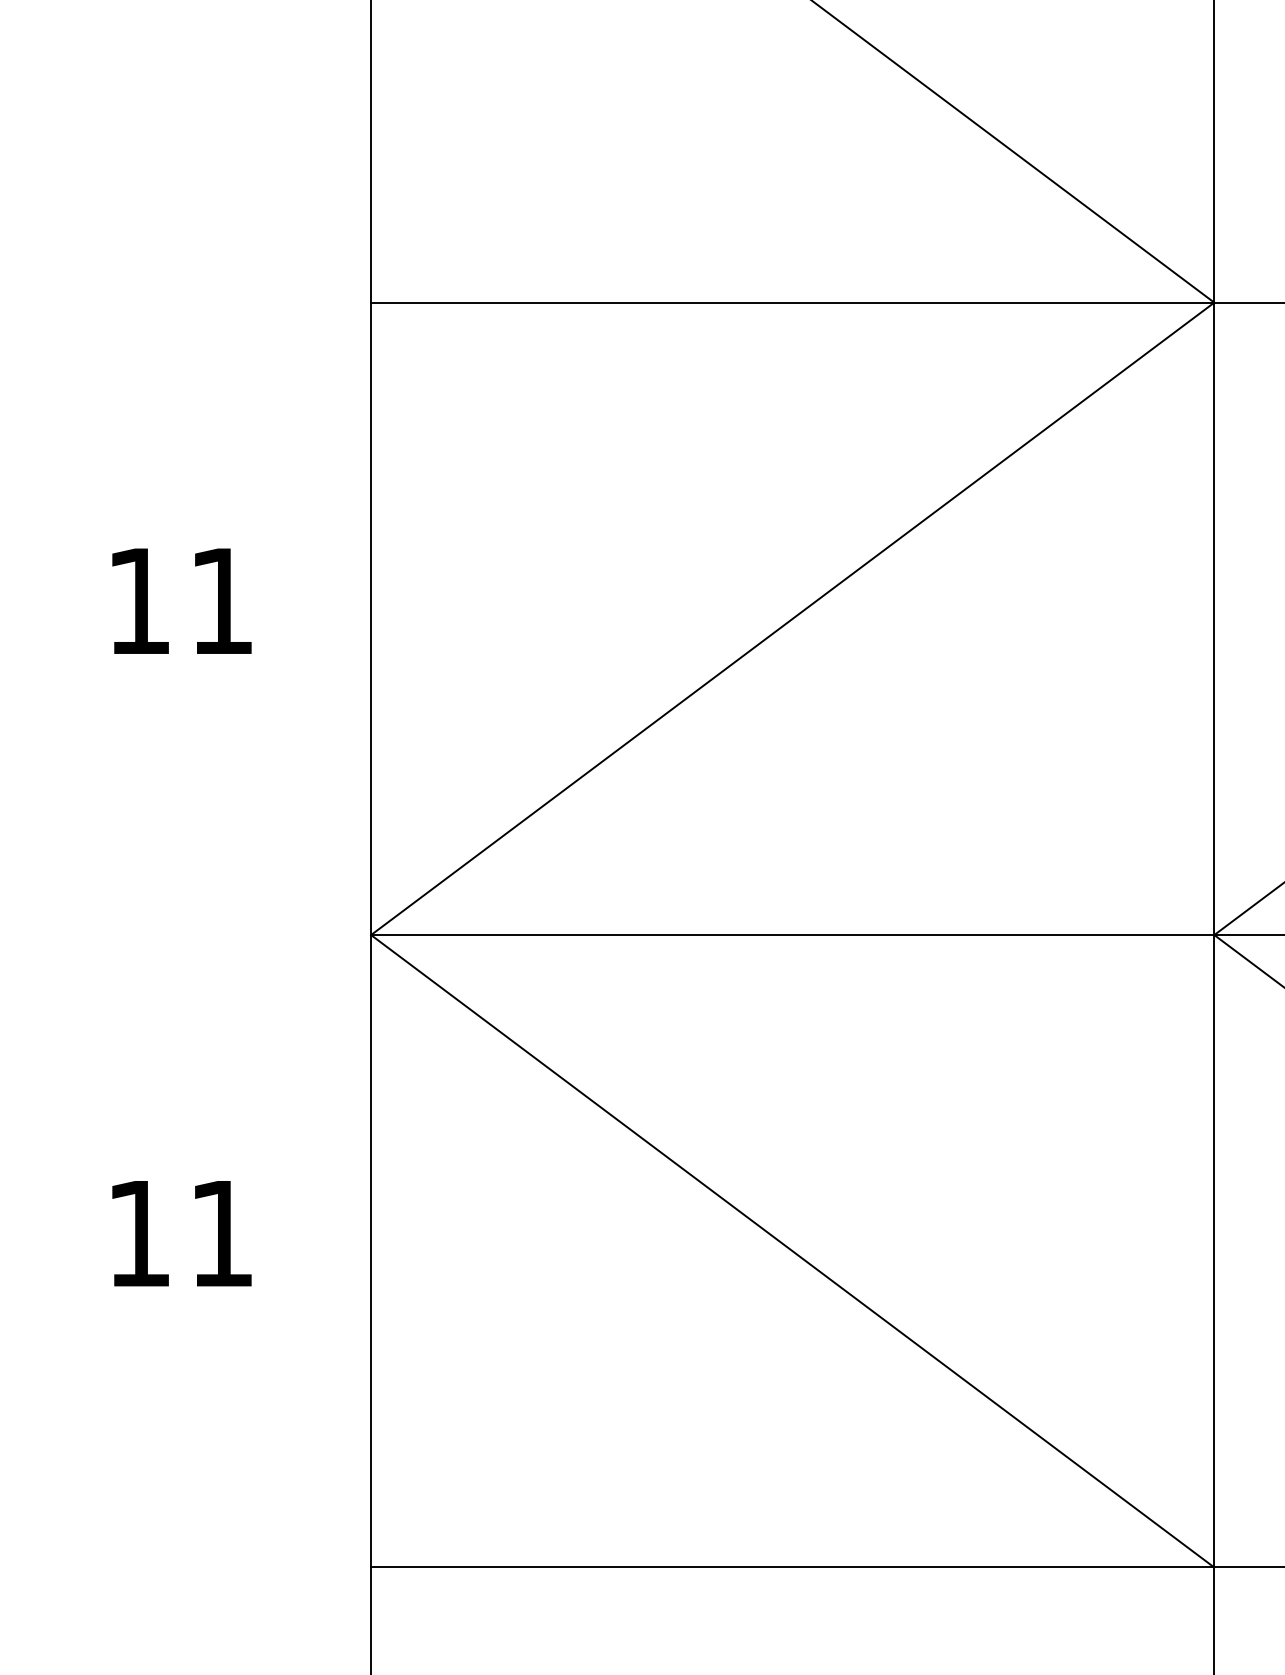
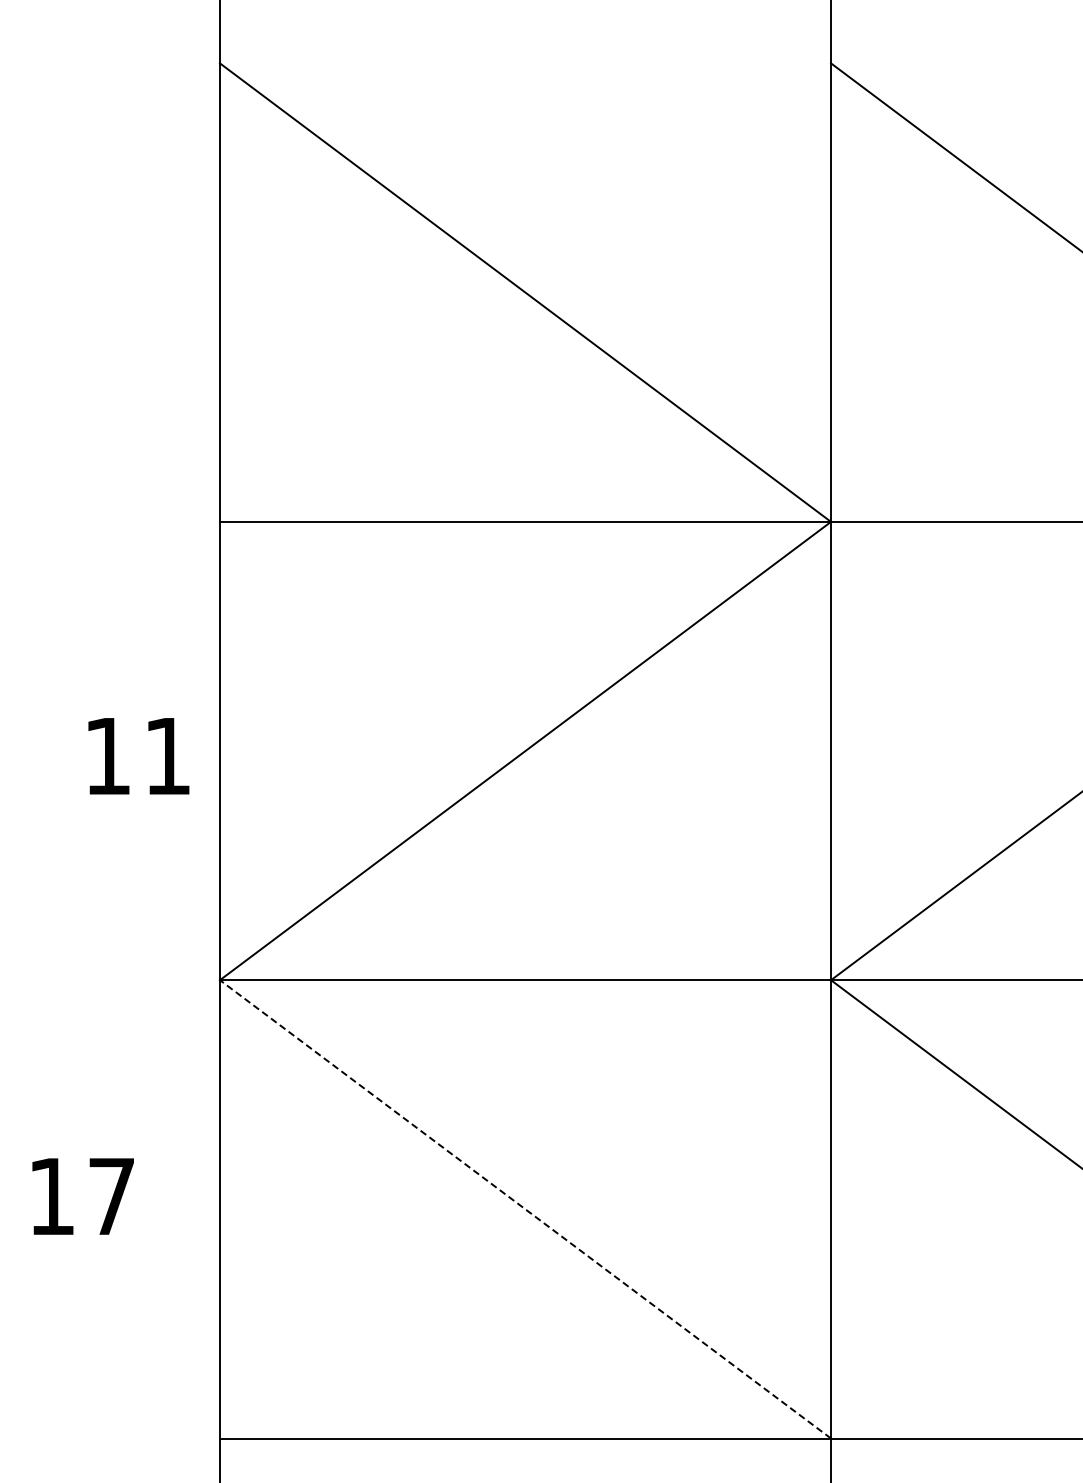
text: (181, 601) -> (138, 756), moved
text: (221, 1233) -> (111, 1196), 11 -> 17
line: (792, 1251) -> (525, 1209), solid -> dashed

